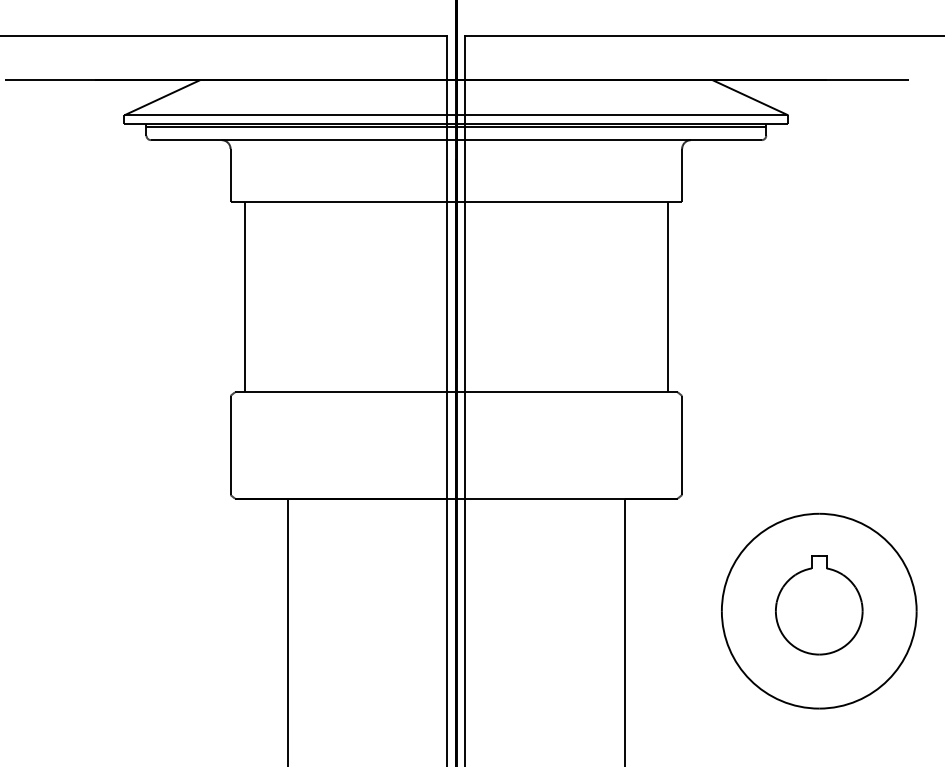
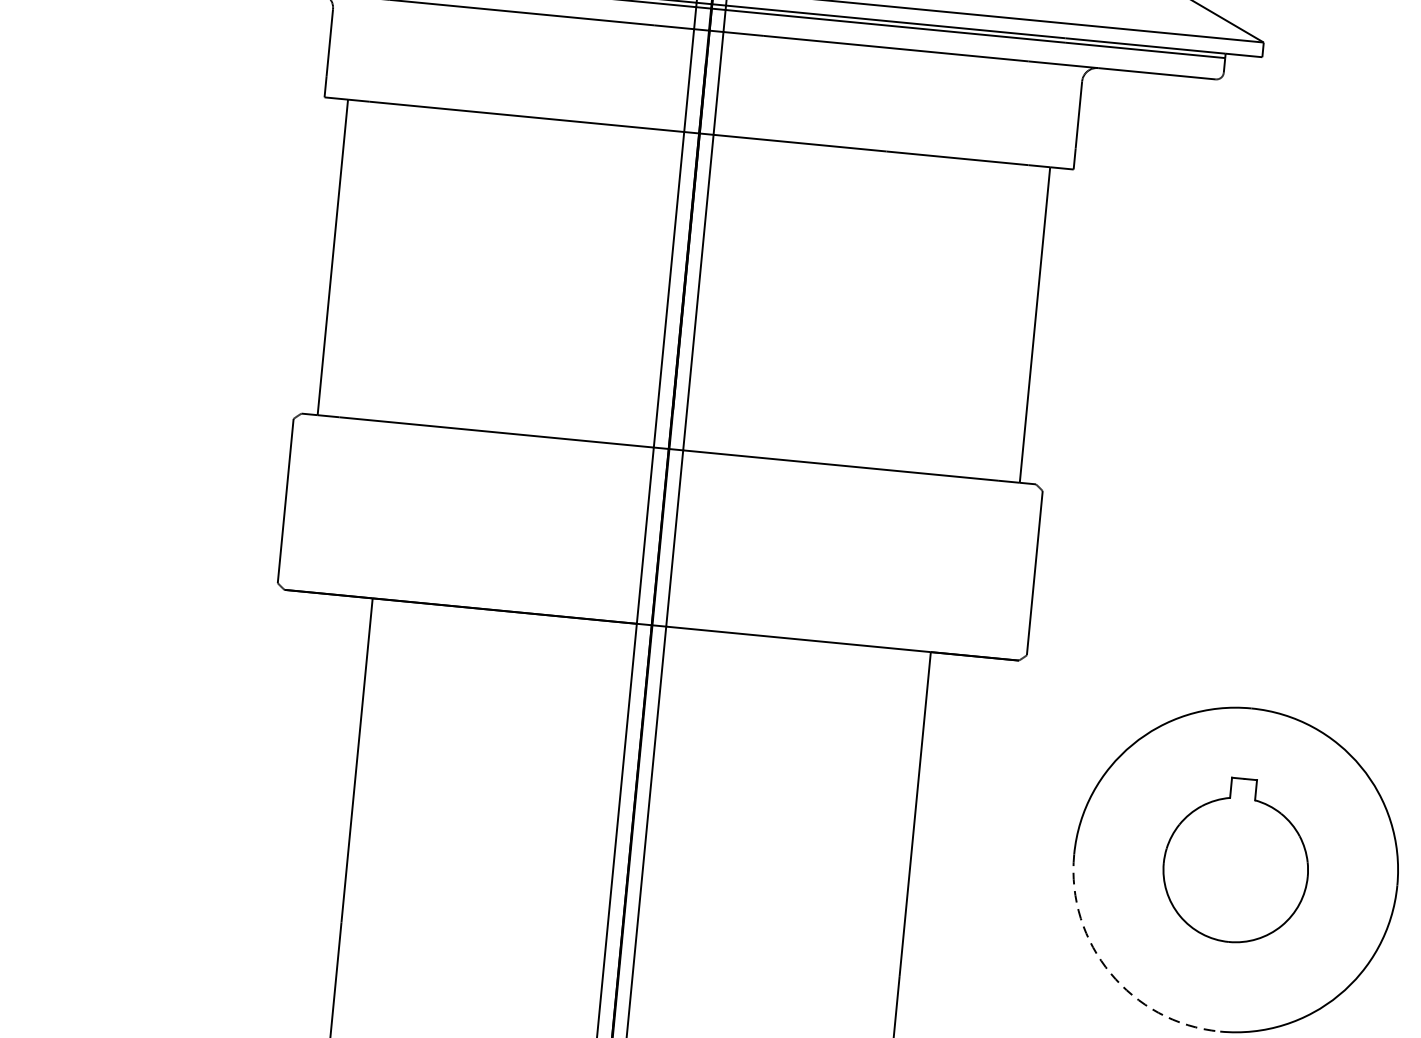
arc: (750, 680) -> (1110, 973), solid -> dashed

